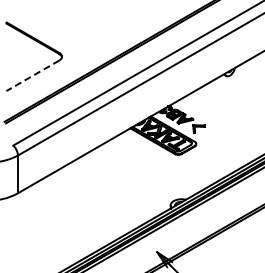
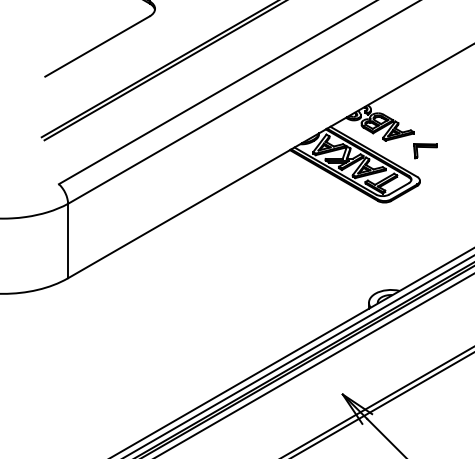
line: (32, 75) -> (96, 45), dashed -> solid

